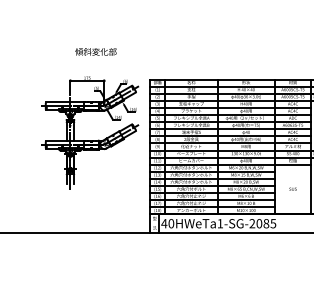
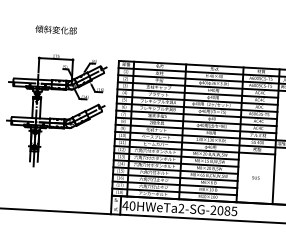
text: (95, 51) -> (55, 29), moved
text: (220, 223) -> (181, 208), 40HWeTa1-SG-2085 -> 40HWeTa2-SG-2085

